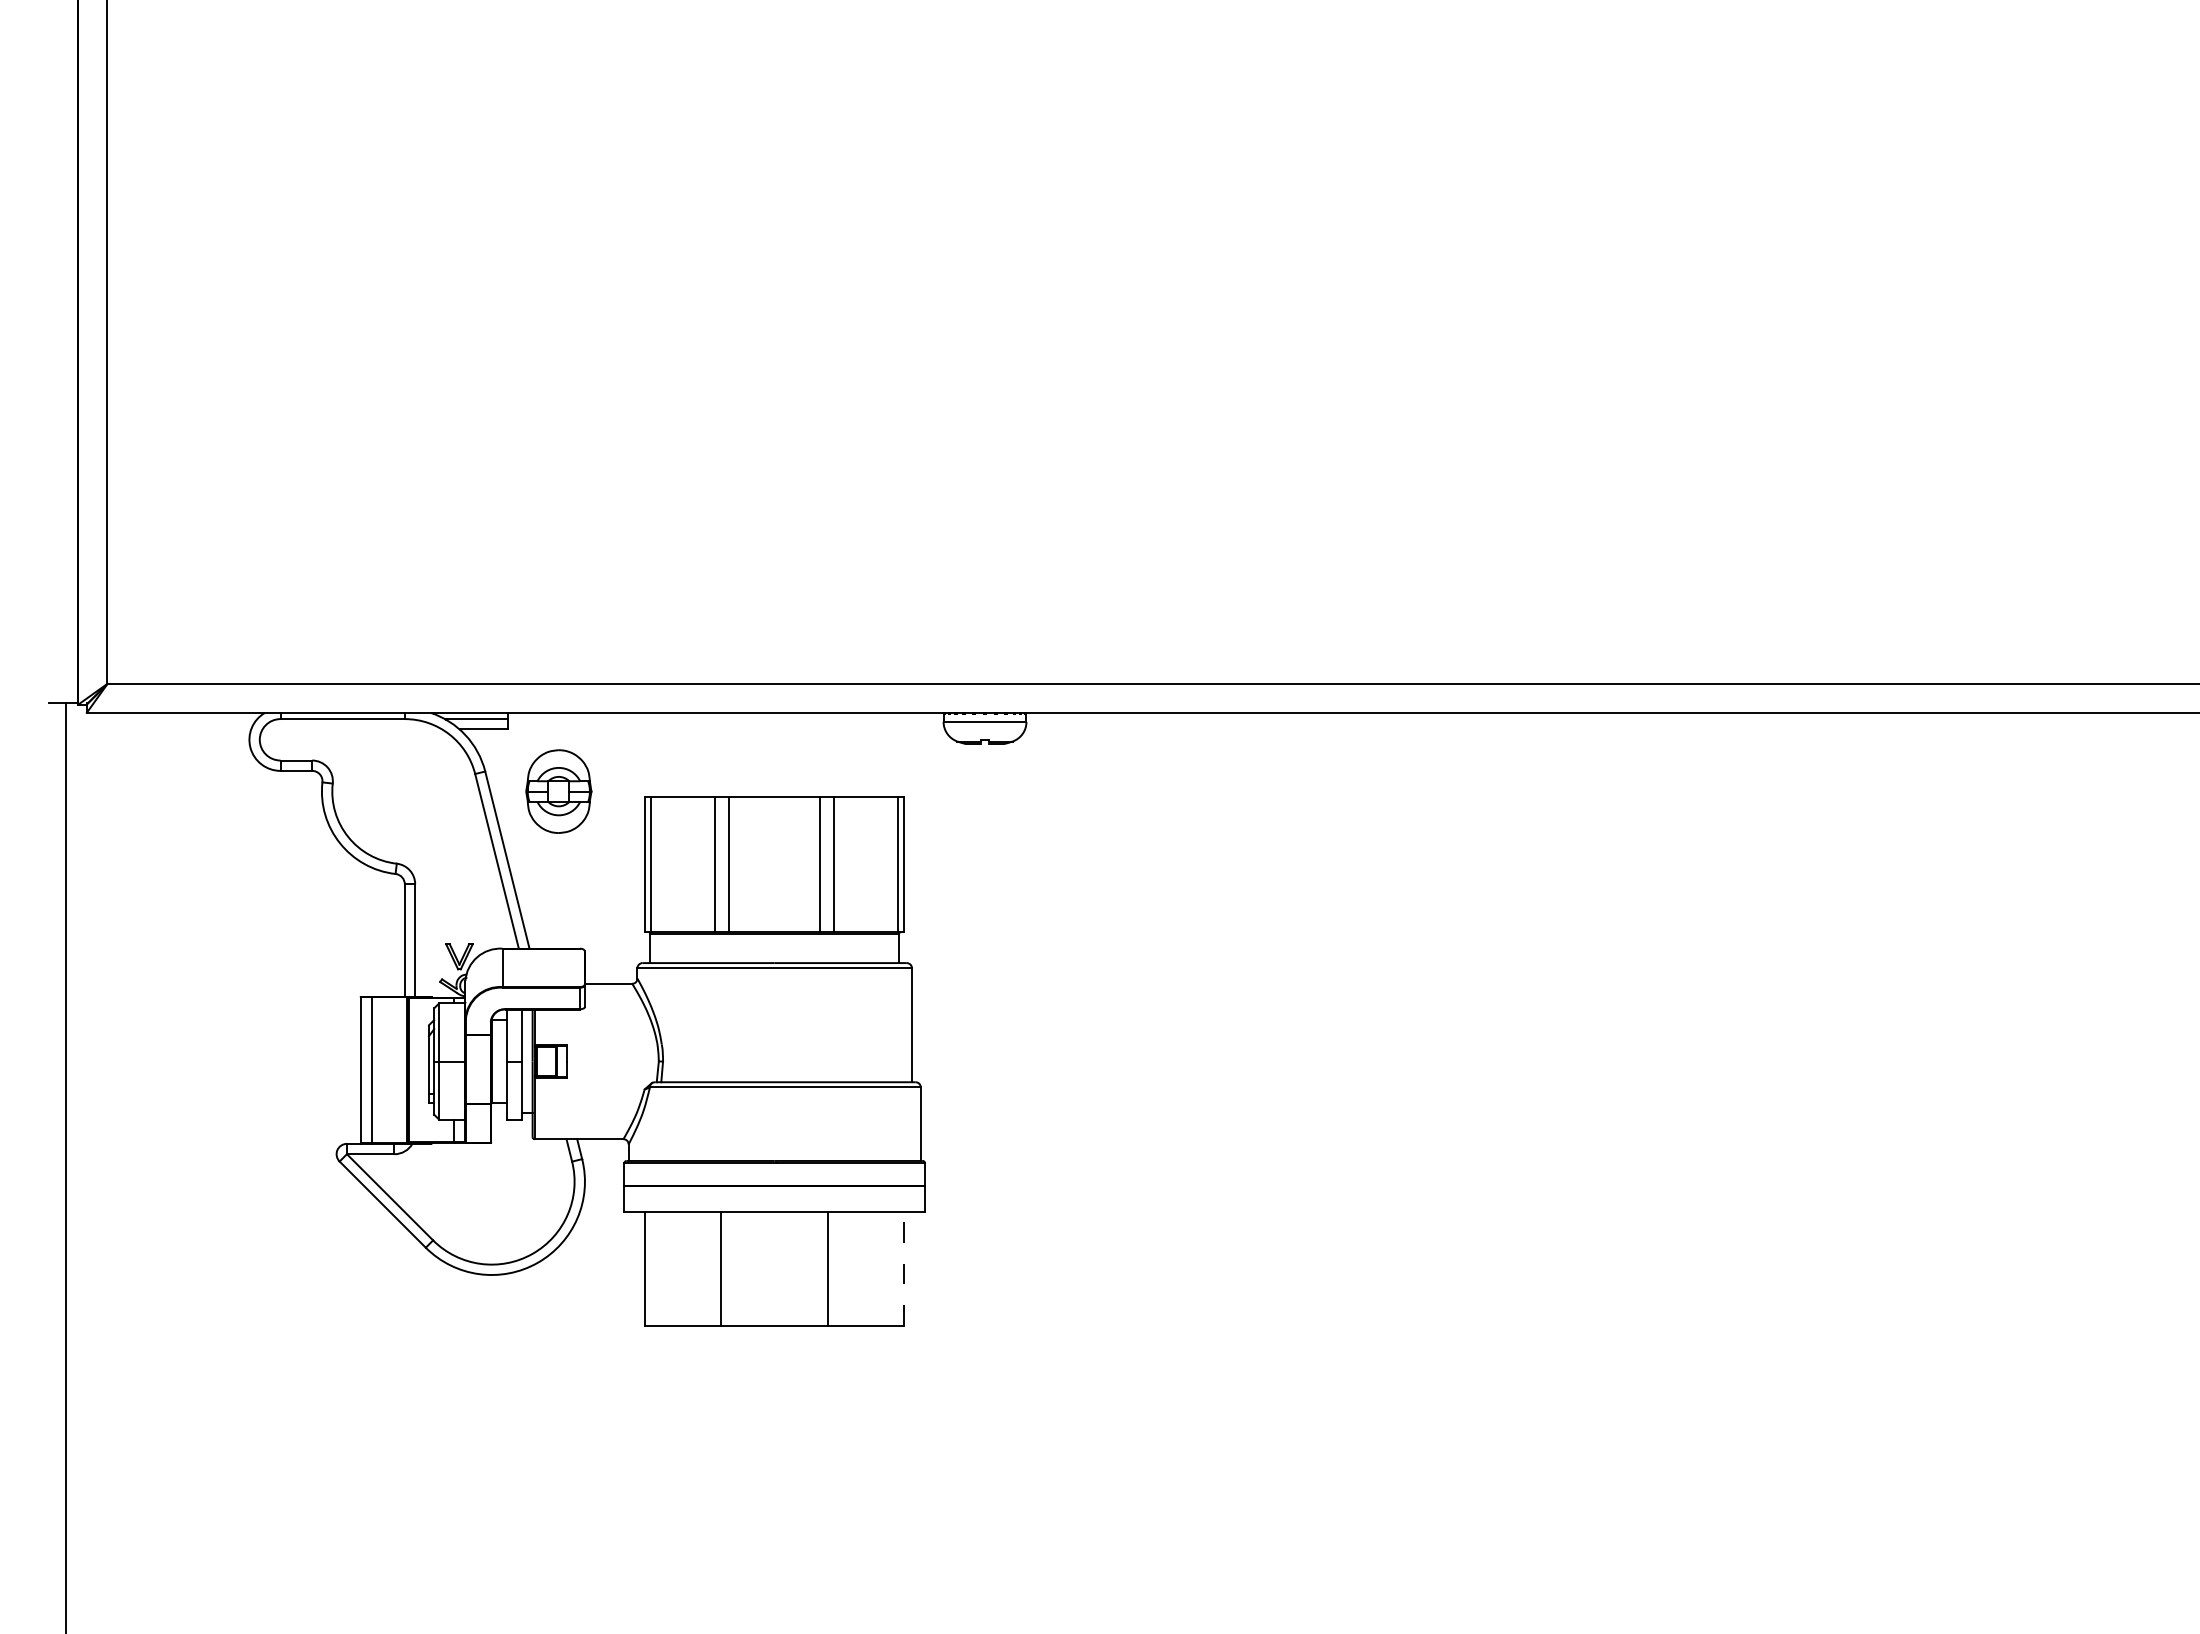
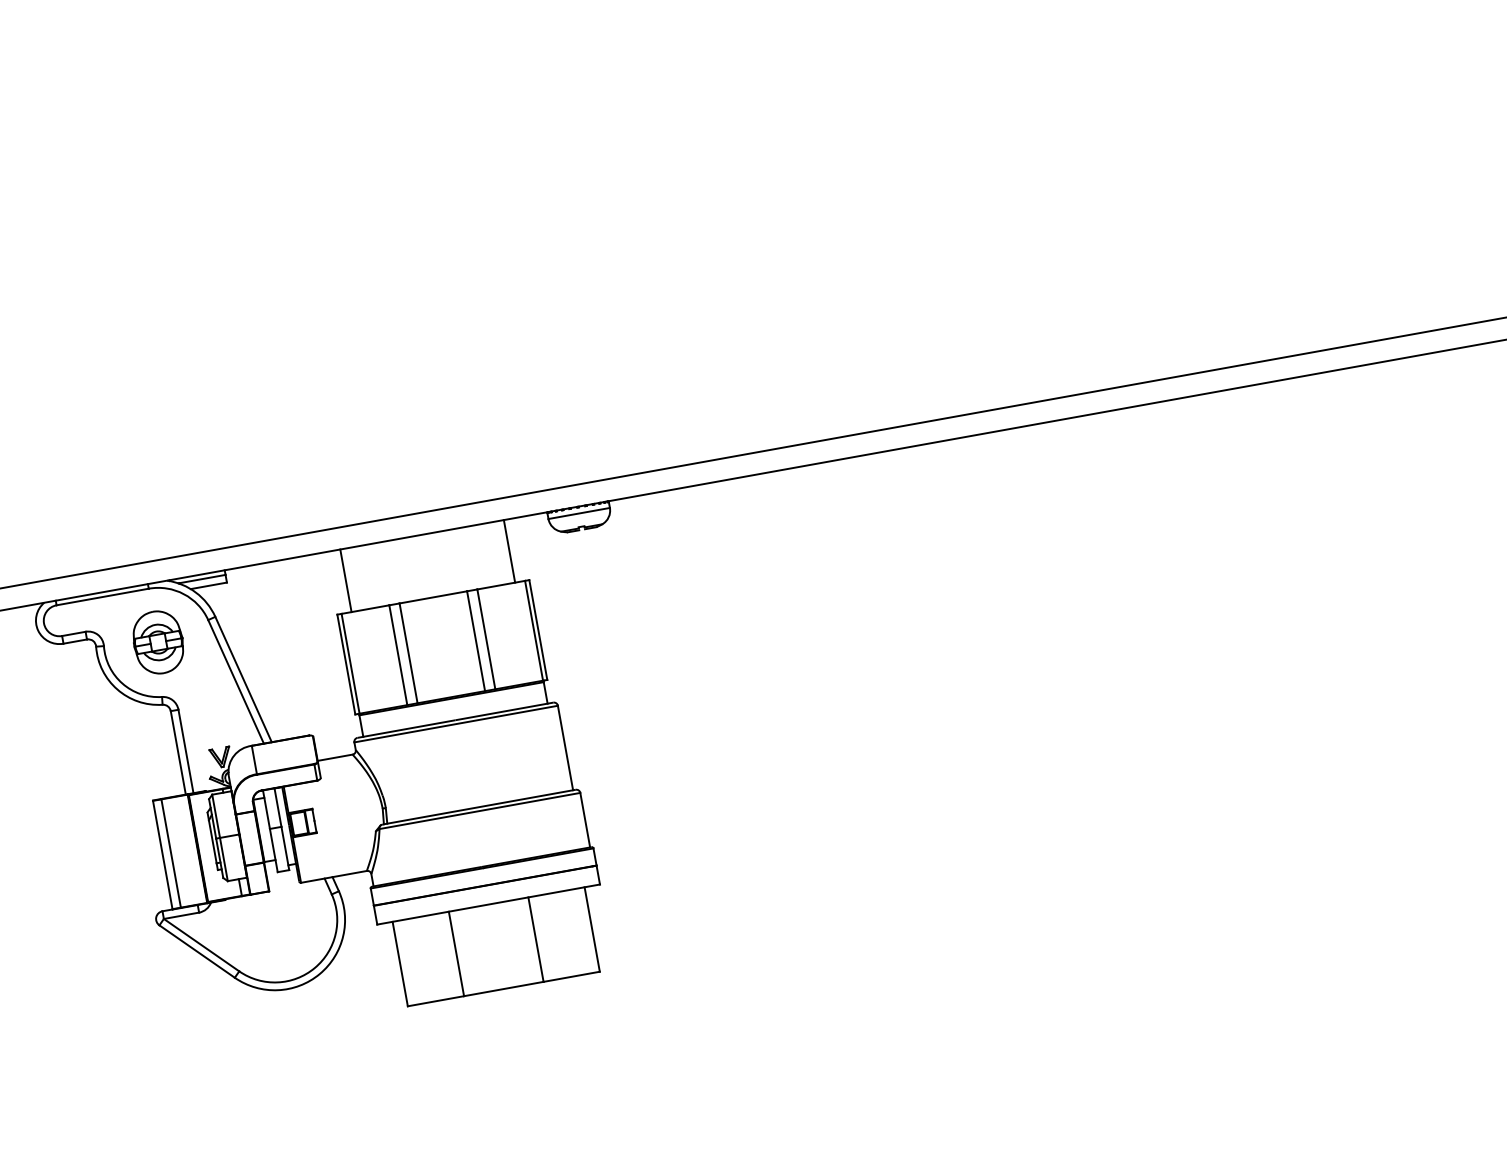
line: (664, 754) -> (345, 580), added
line: (885, 754) -> (509, 550), added
part: (558, 791) -> (158, 642), moved
line: (904, 1268) -> (592, 929), dashed -> solid

